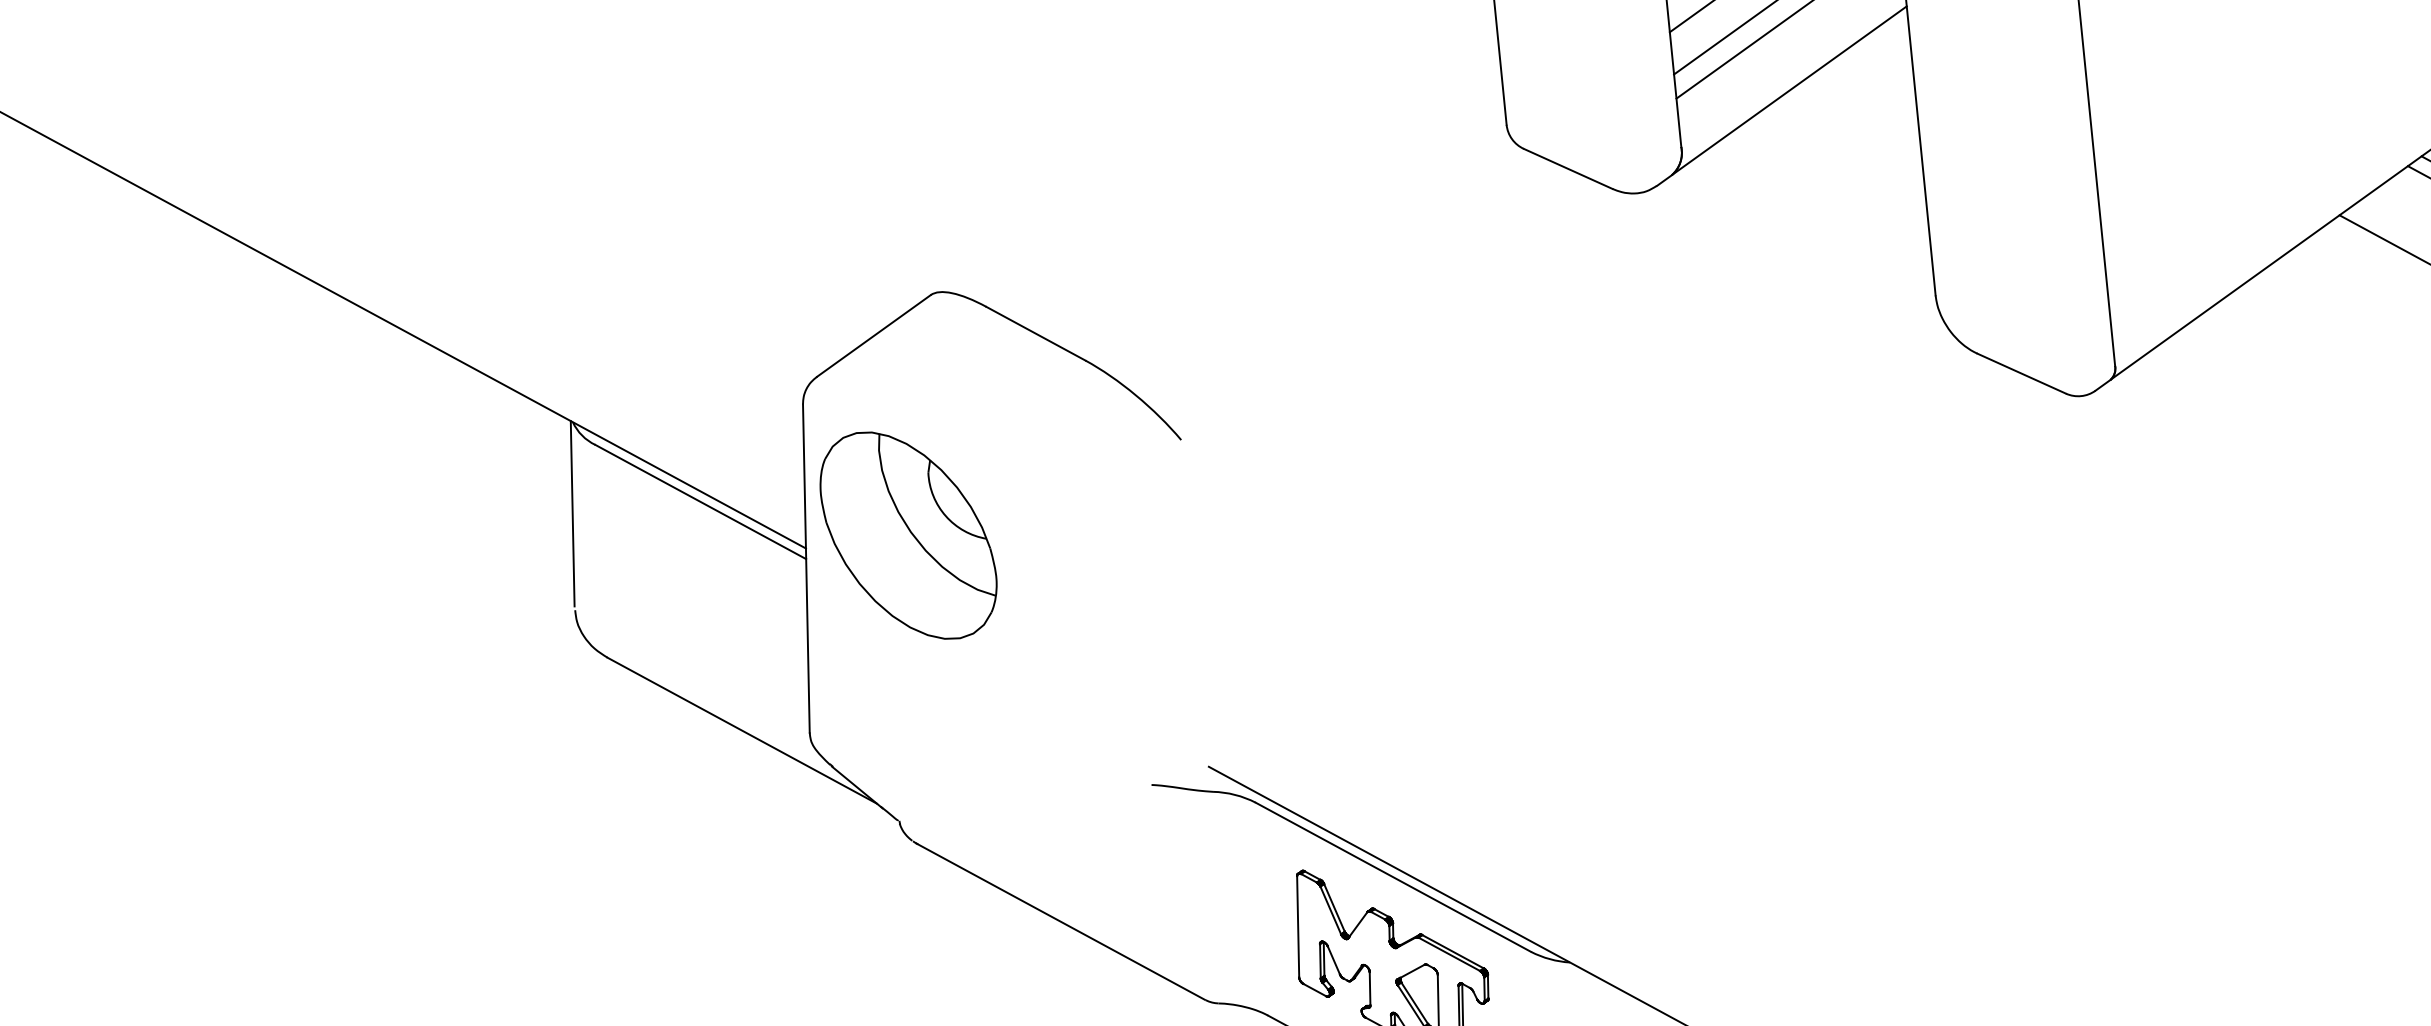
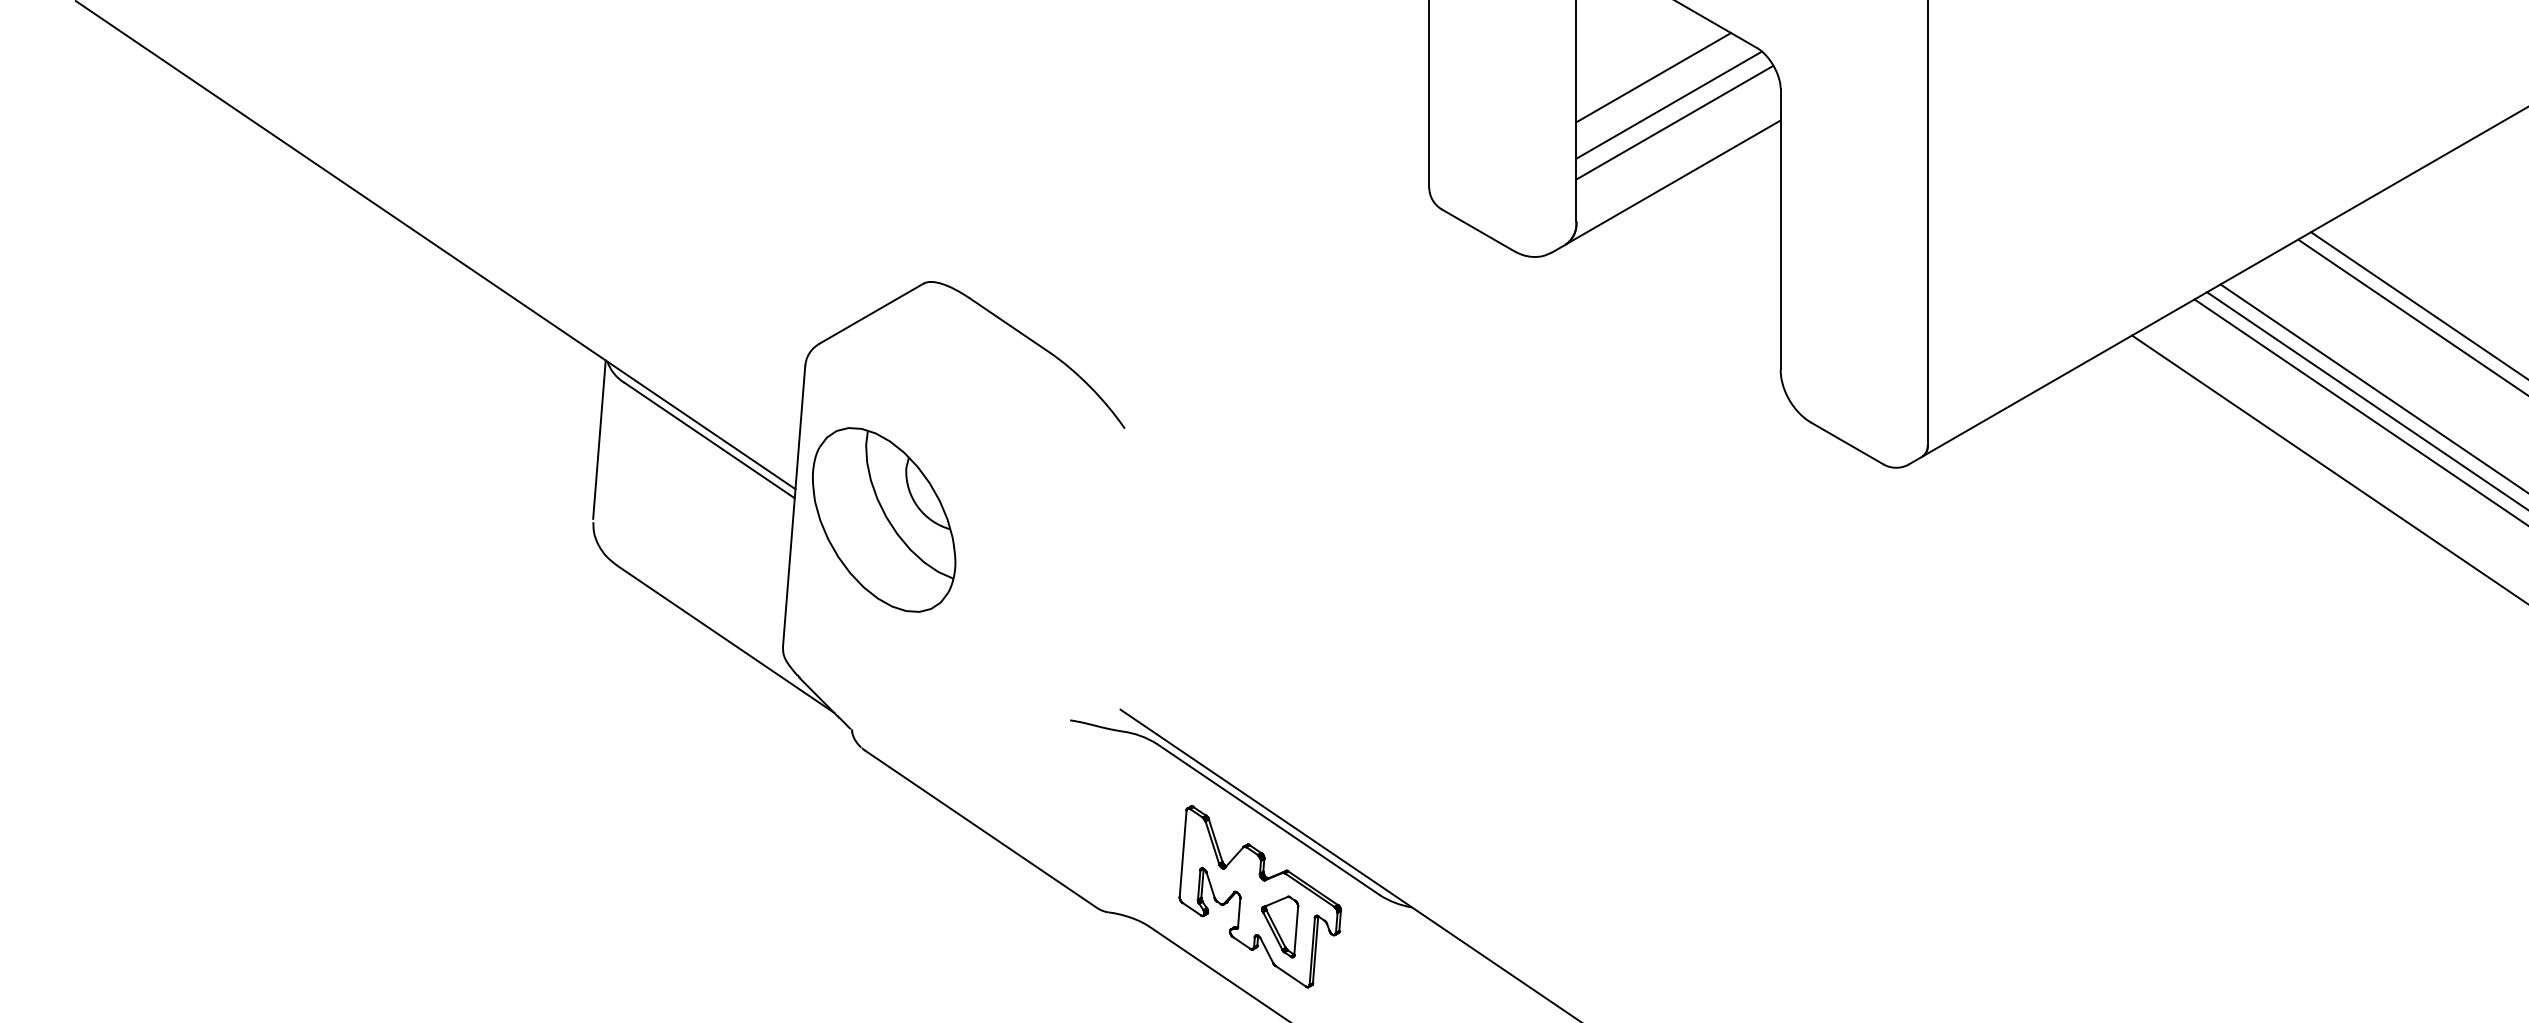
part: (908, 535) -> (884, 519), moved

